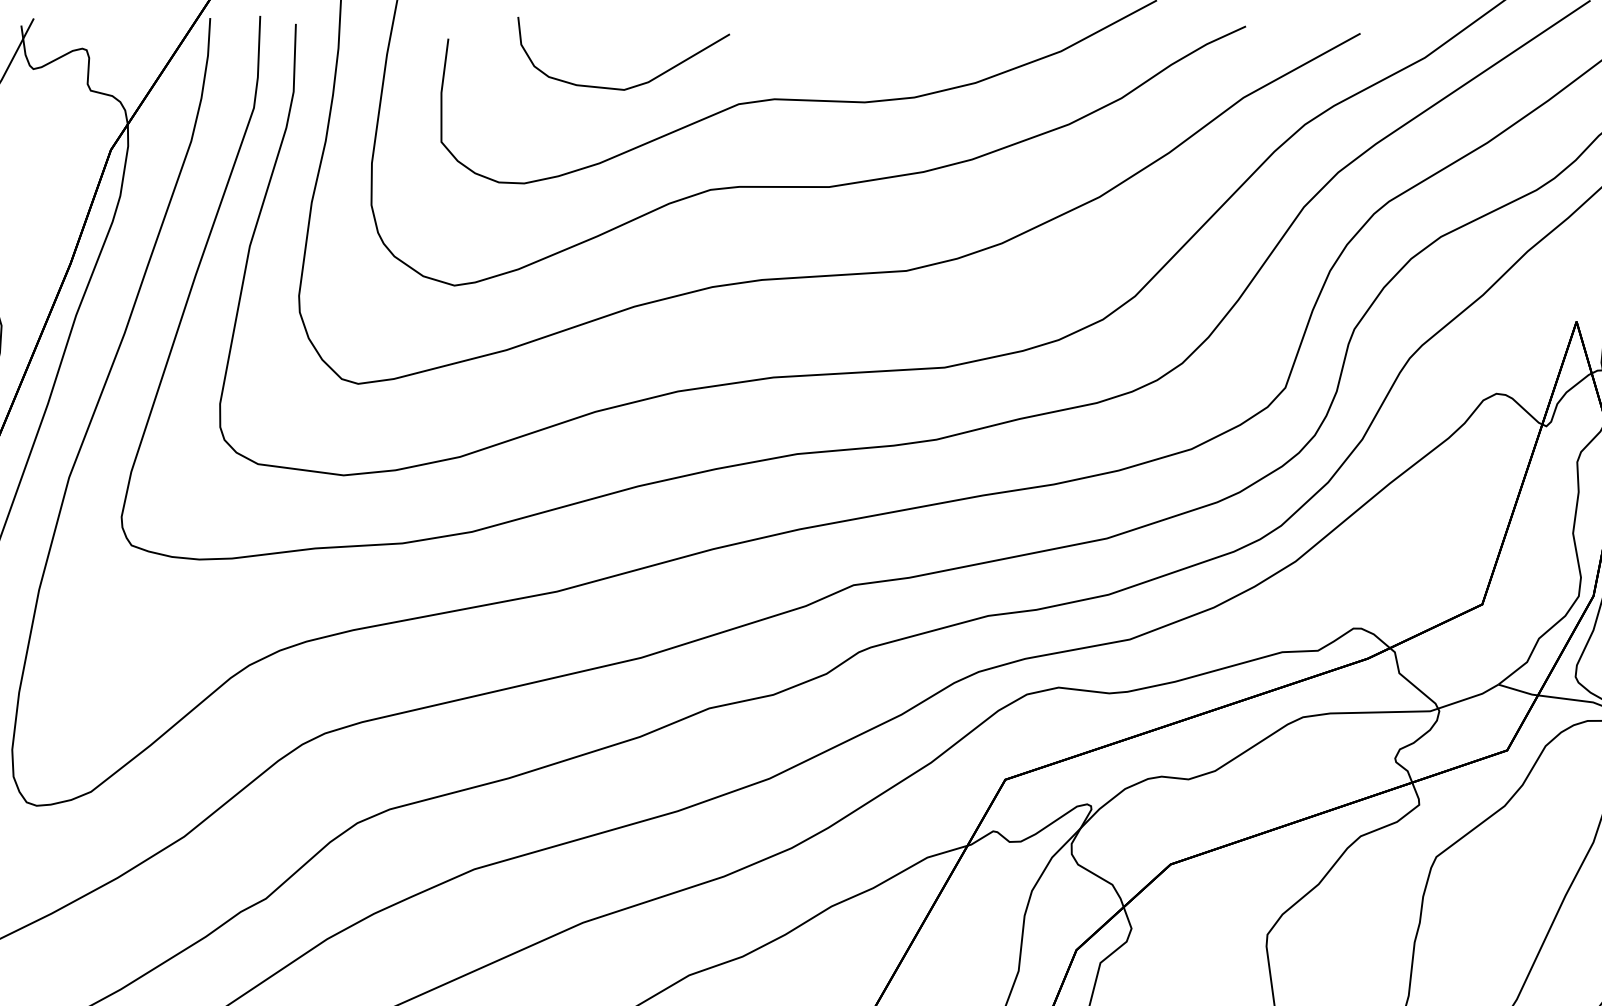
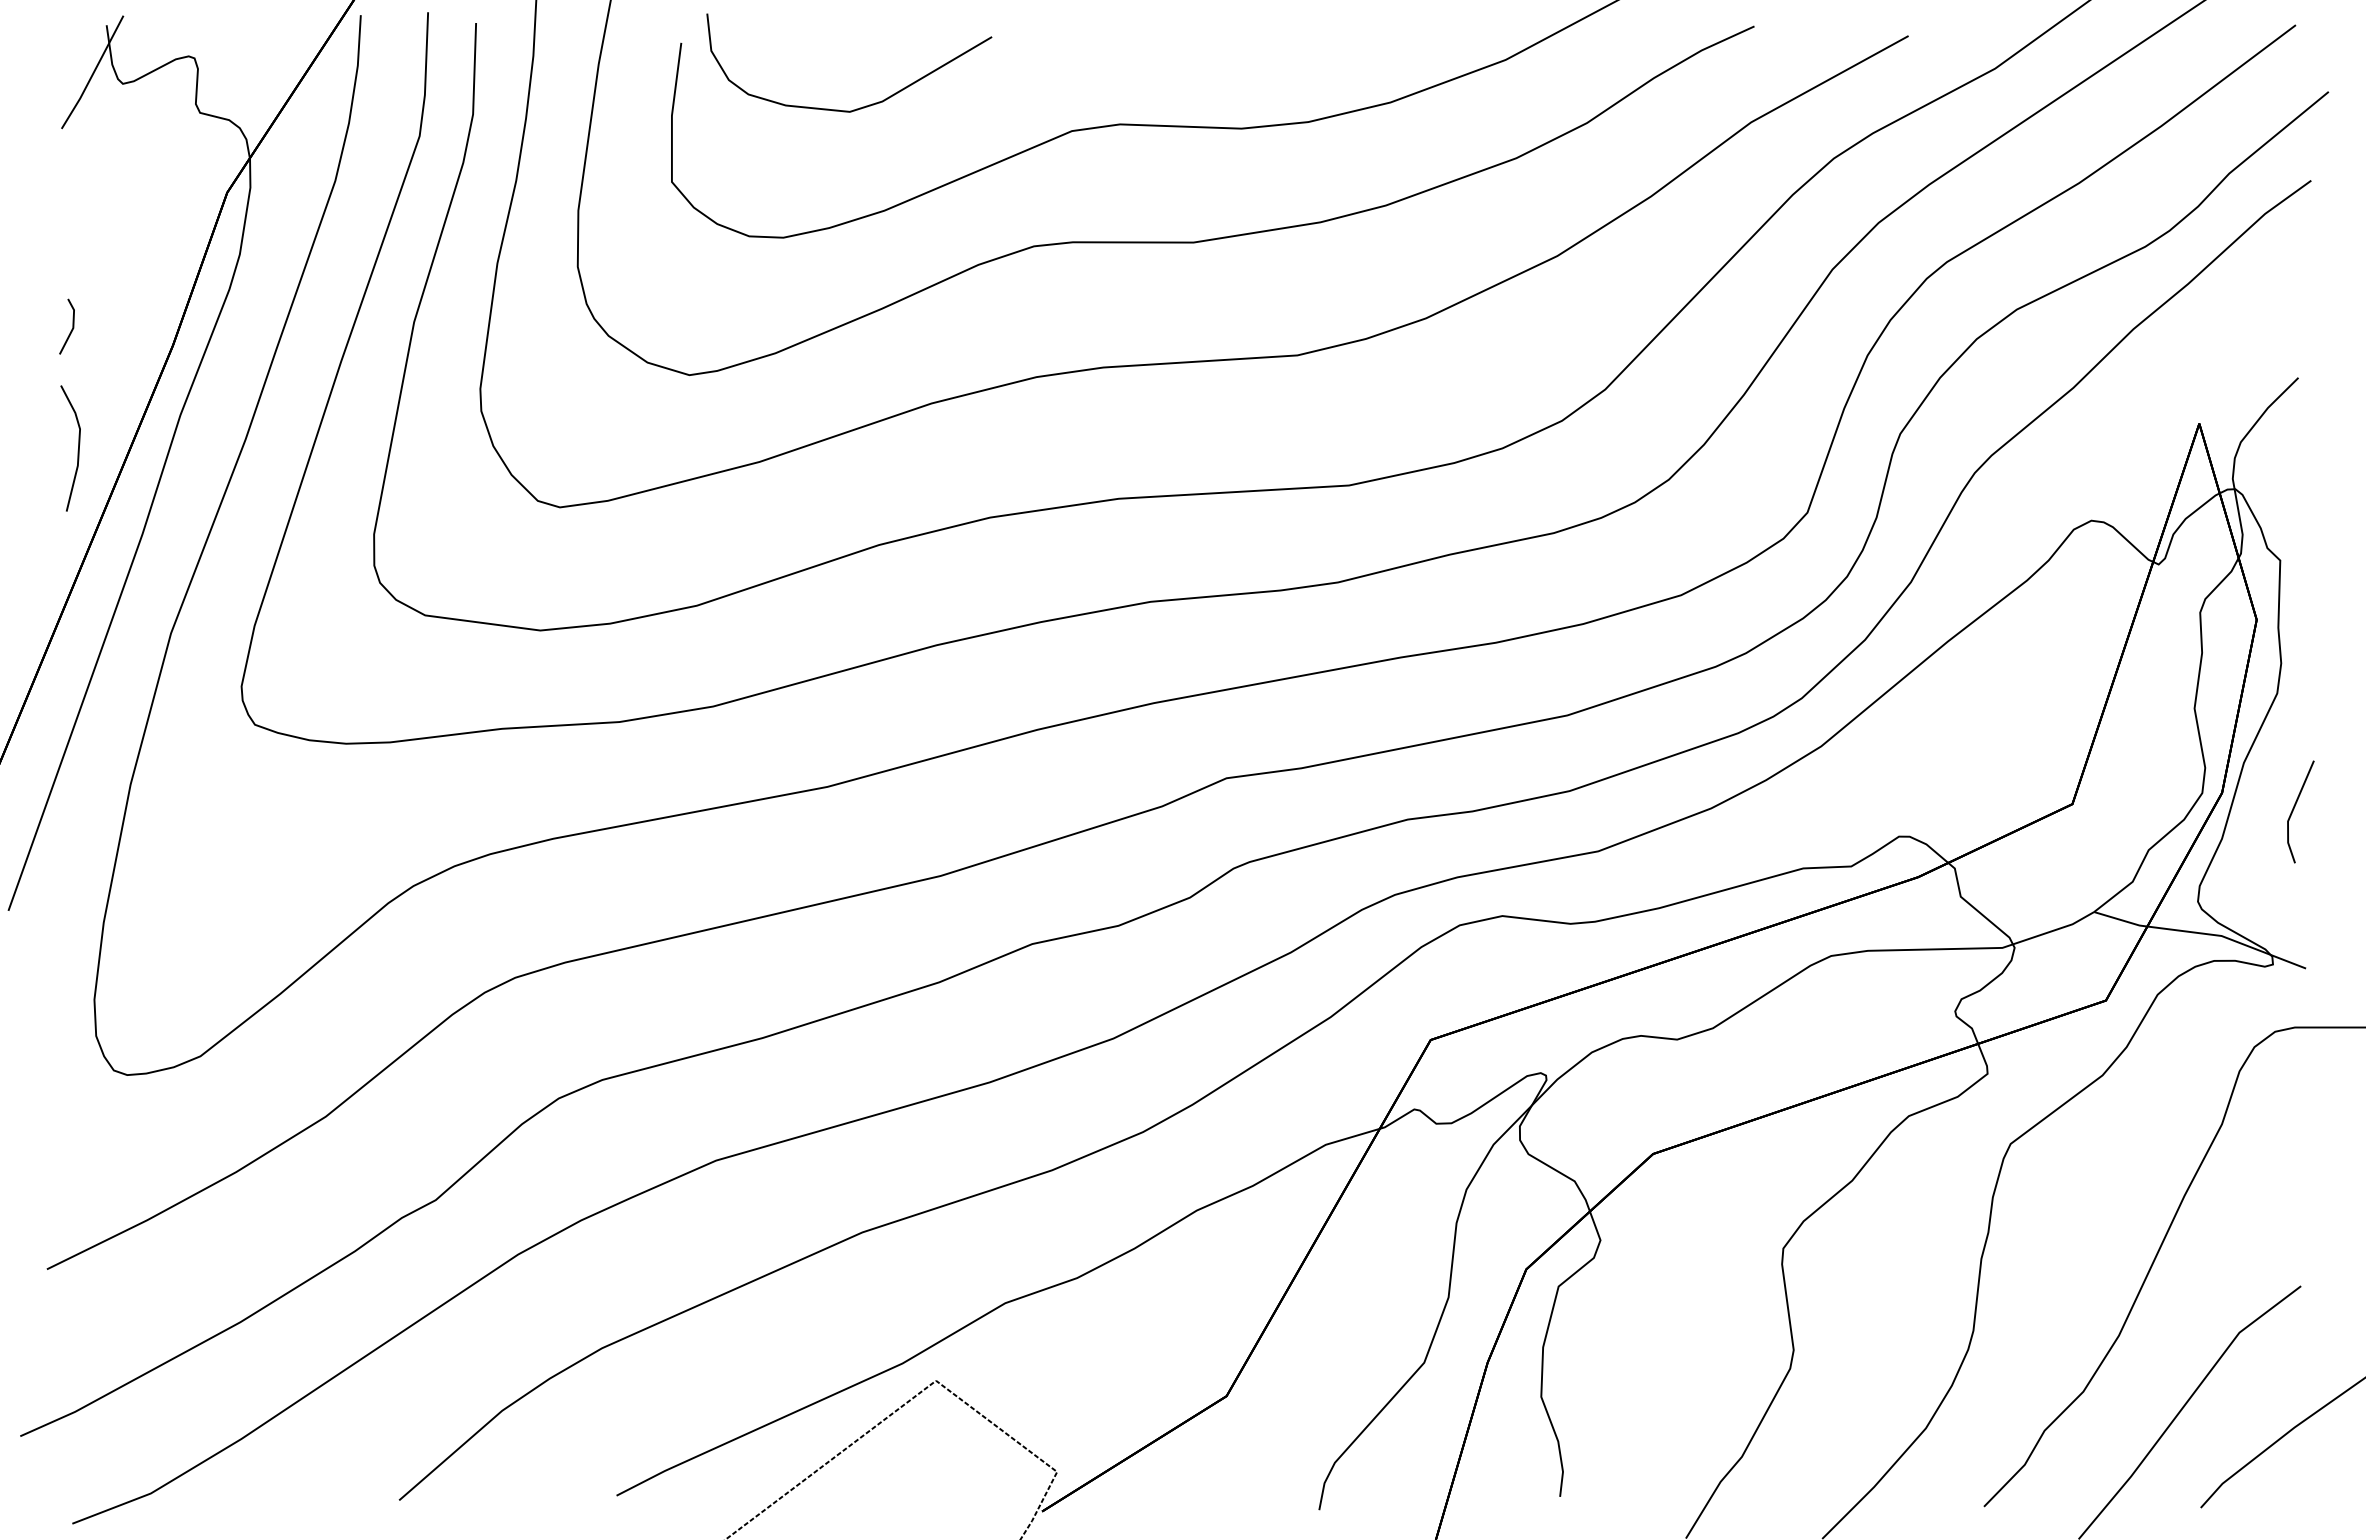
curve: (633, 85) -> (862, 106), moved

